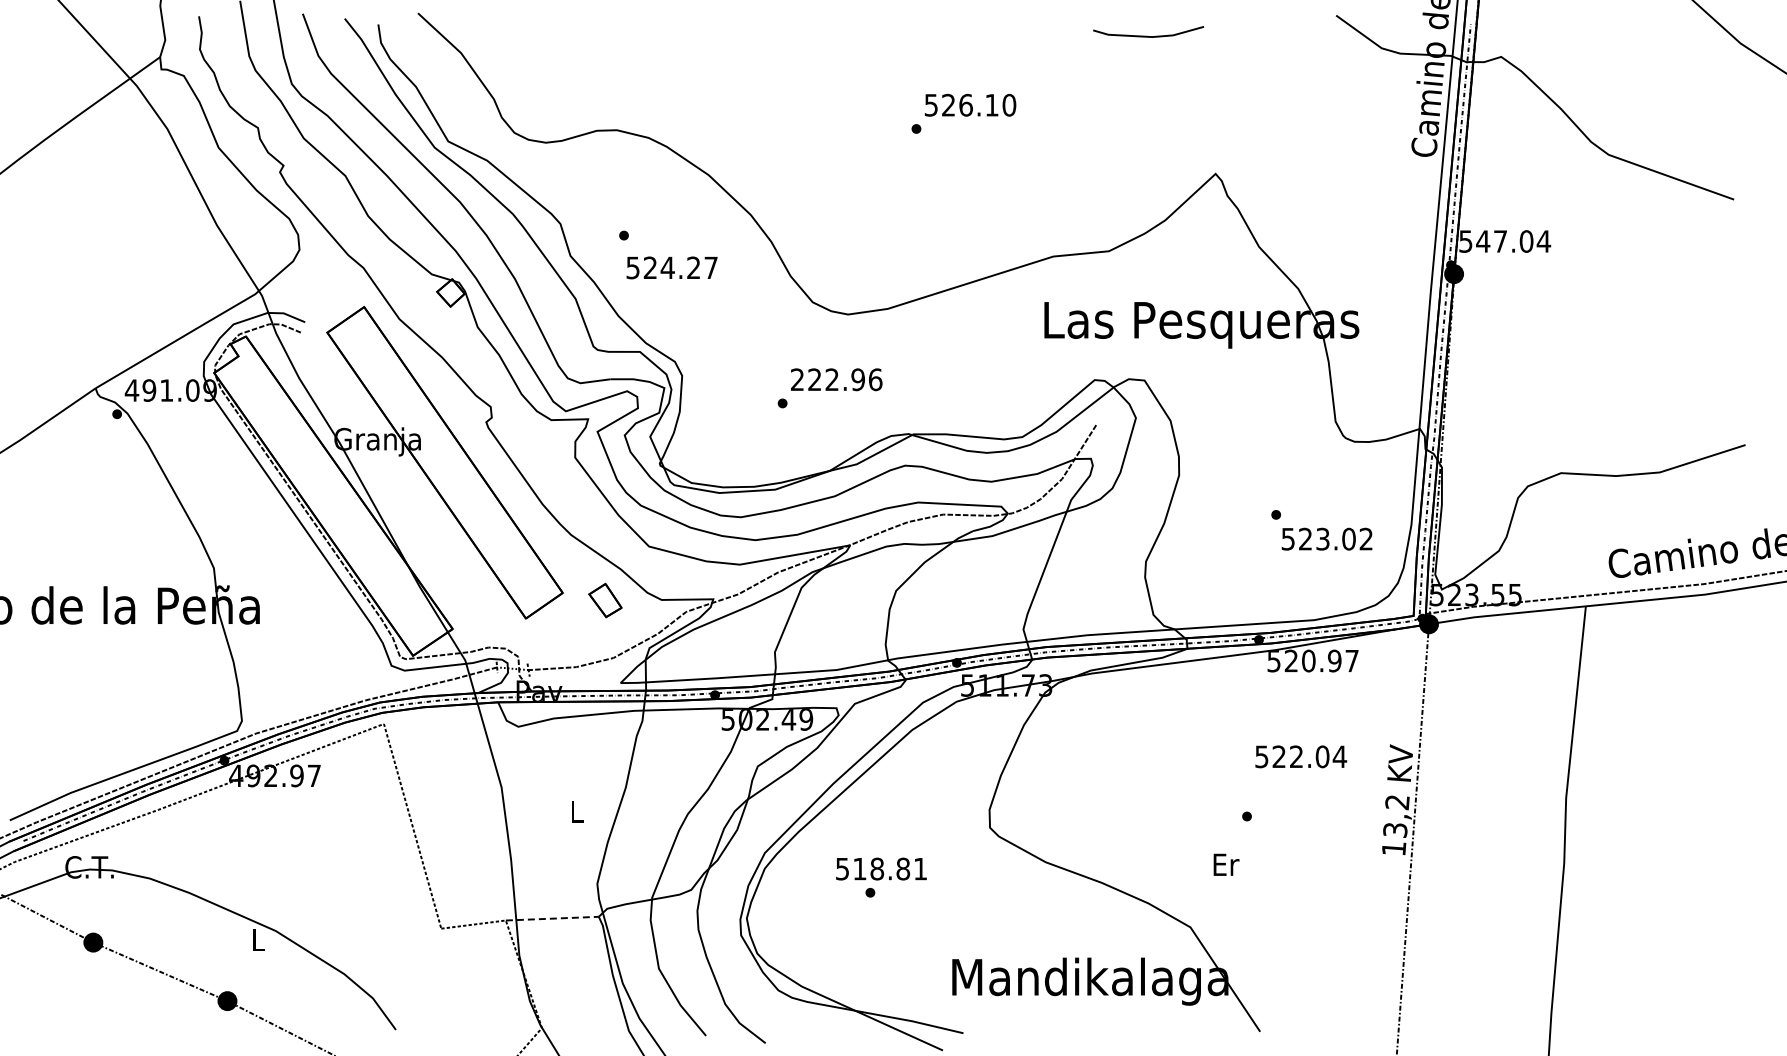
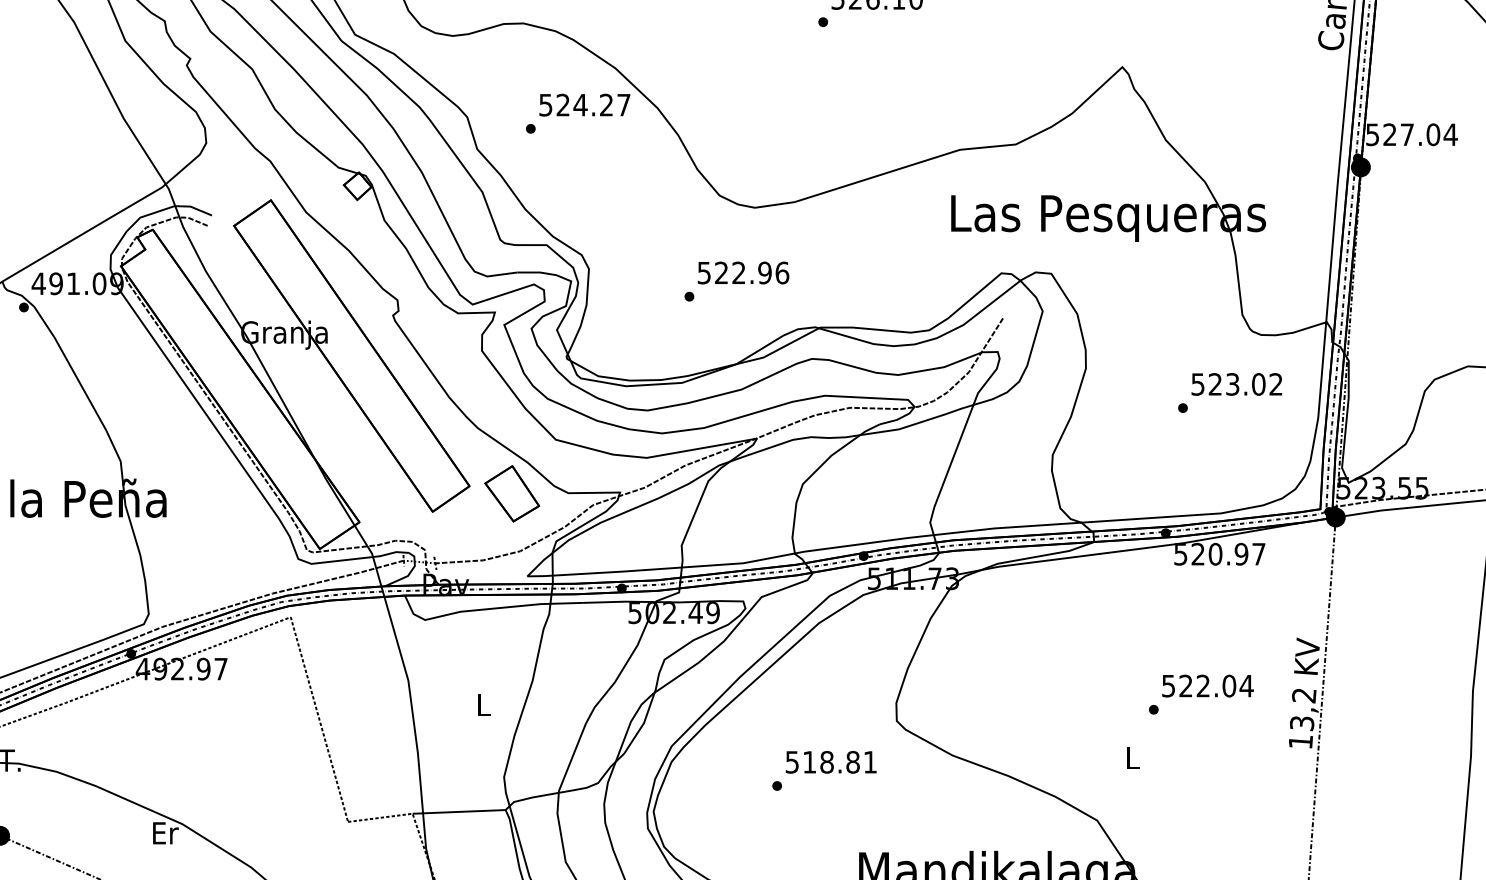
text: (1483, 241) -> (1390, 134), 547.04 -> 527.04
text: (671, 267) -> (584, 104), moved
text: (797, 379) -> (704, 272), 222.96 -> 522.96
text: (1326, 538) -> (1236, 383), moved
part: (605, 600) -> (512, 493), size x1.67
text: (1301, 756) -> (1208, 685), moved
text: (1226, 864) -> (1133, 757), Er -> L
text: (881, 868) -> (831, 761), moved
line: (552, 918) -> (459, 811), dashed -> solid
text: (258, 940) -> (165, 833), L -> Er

